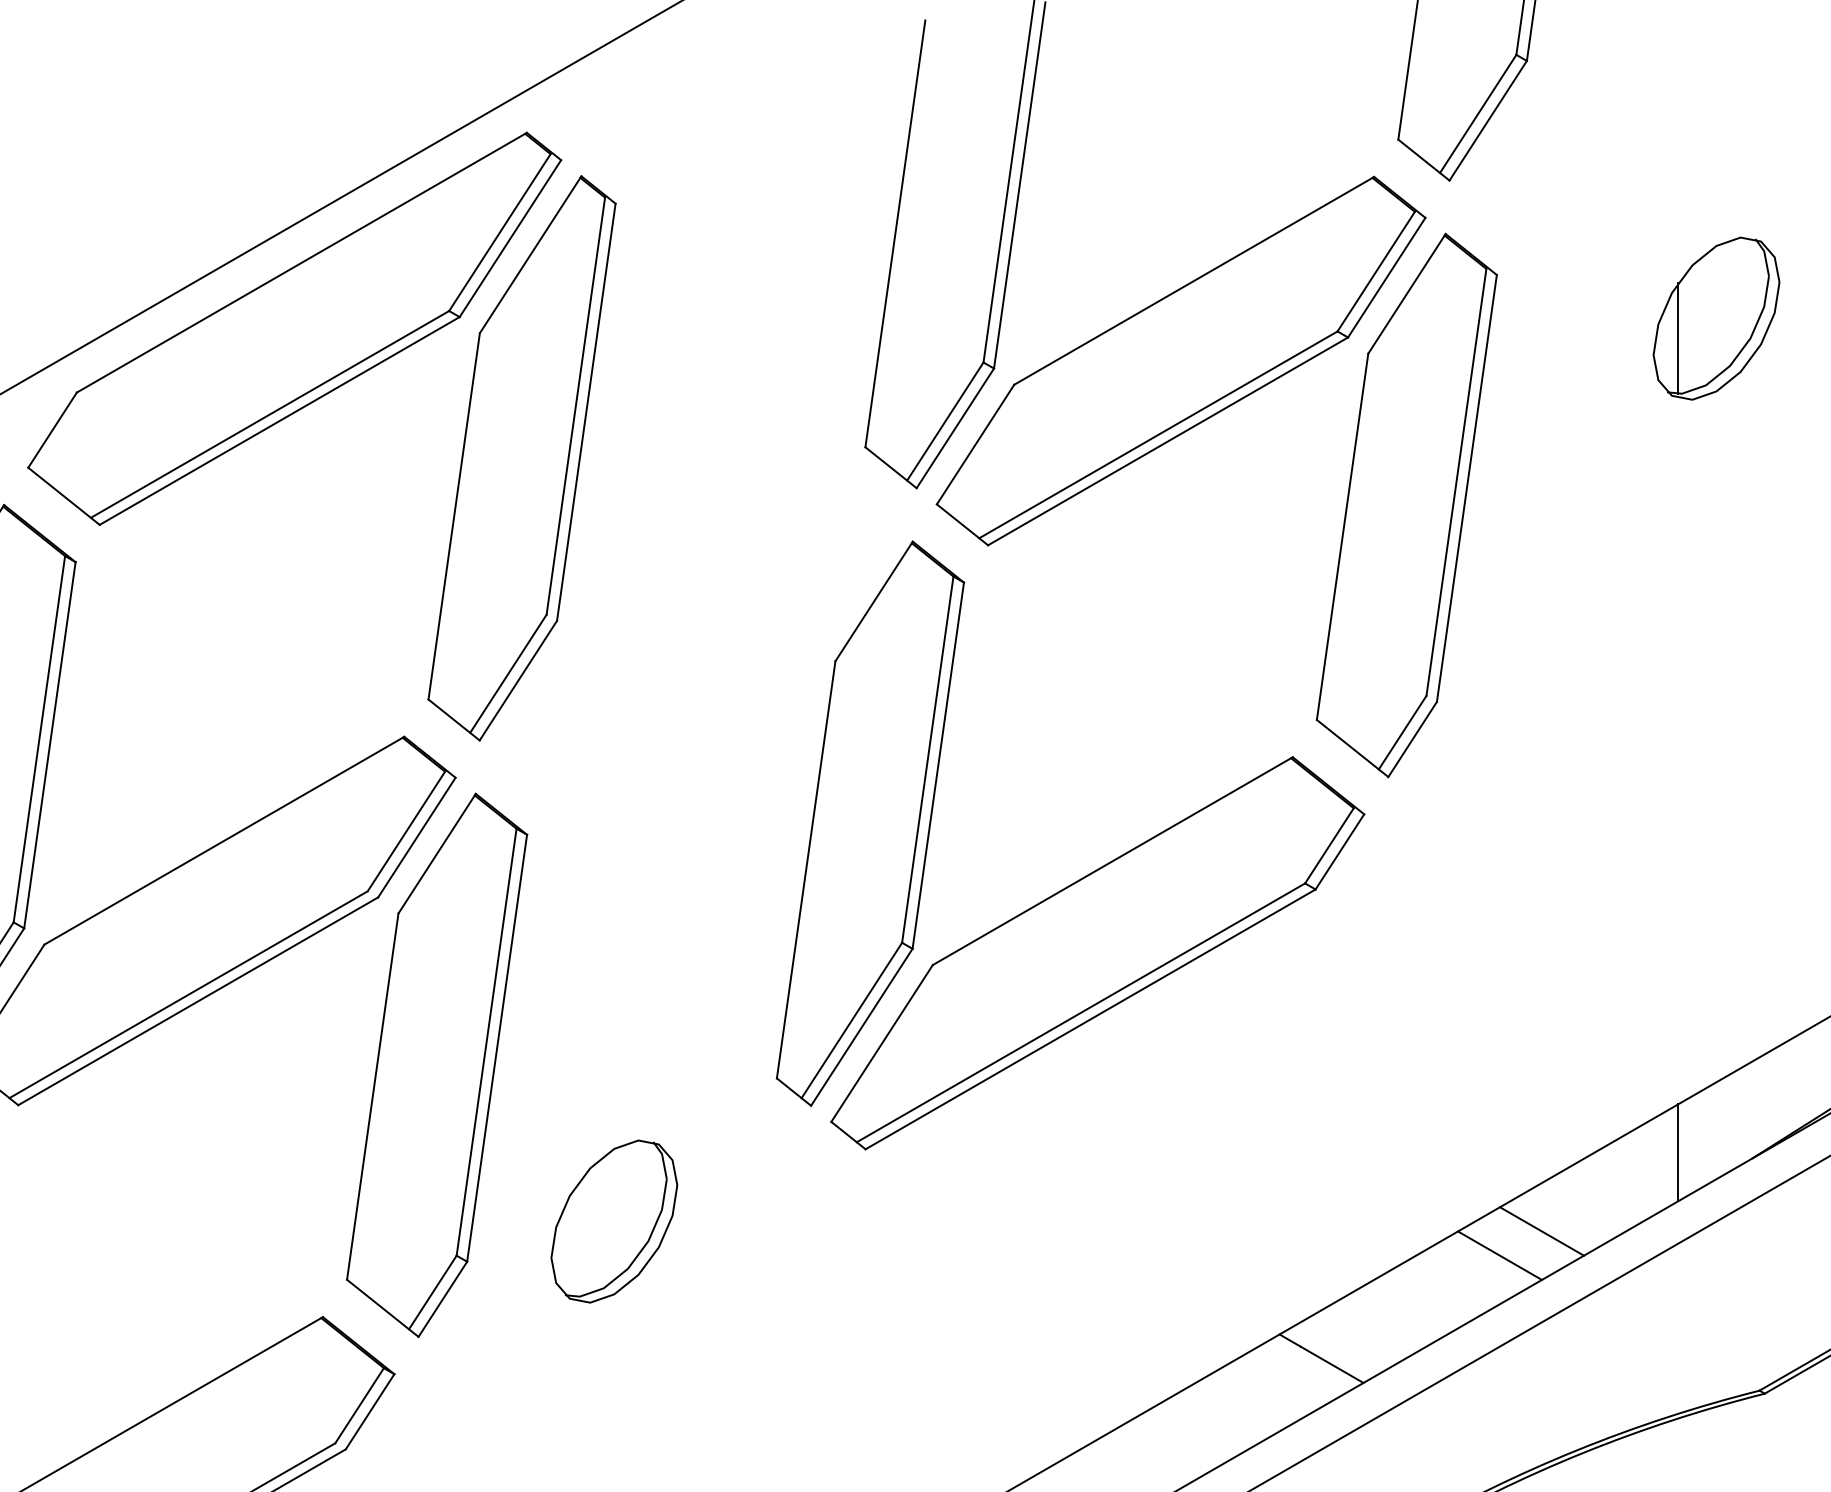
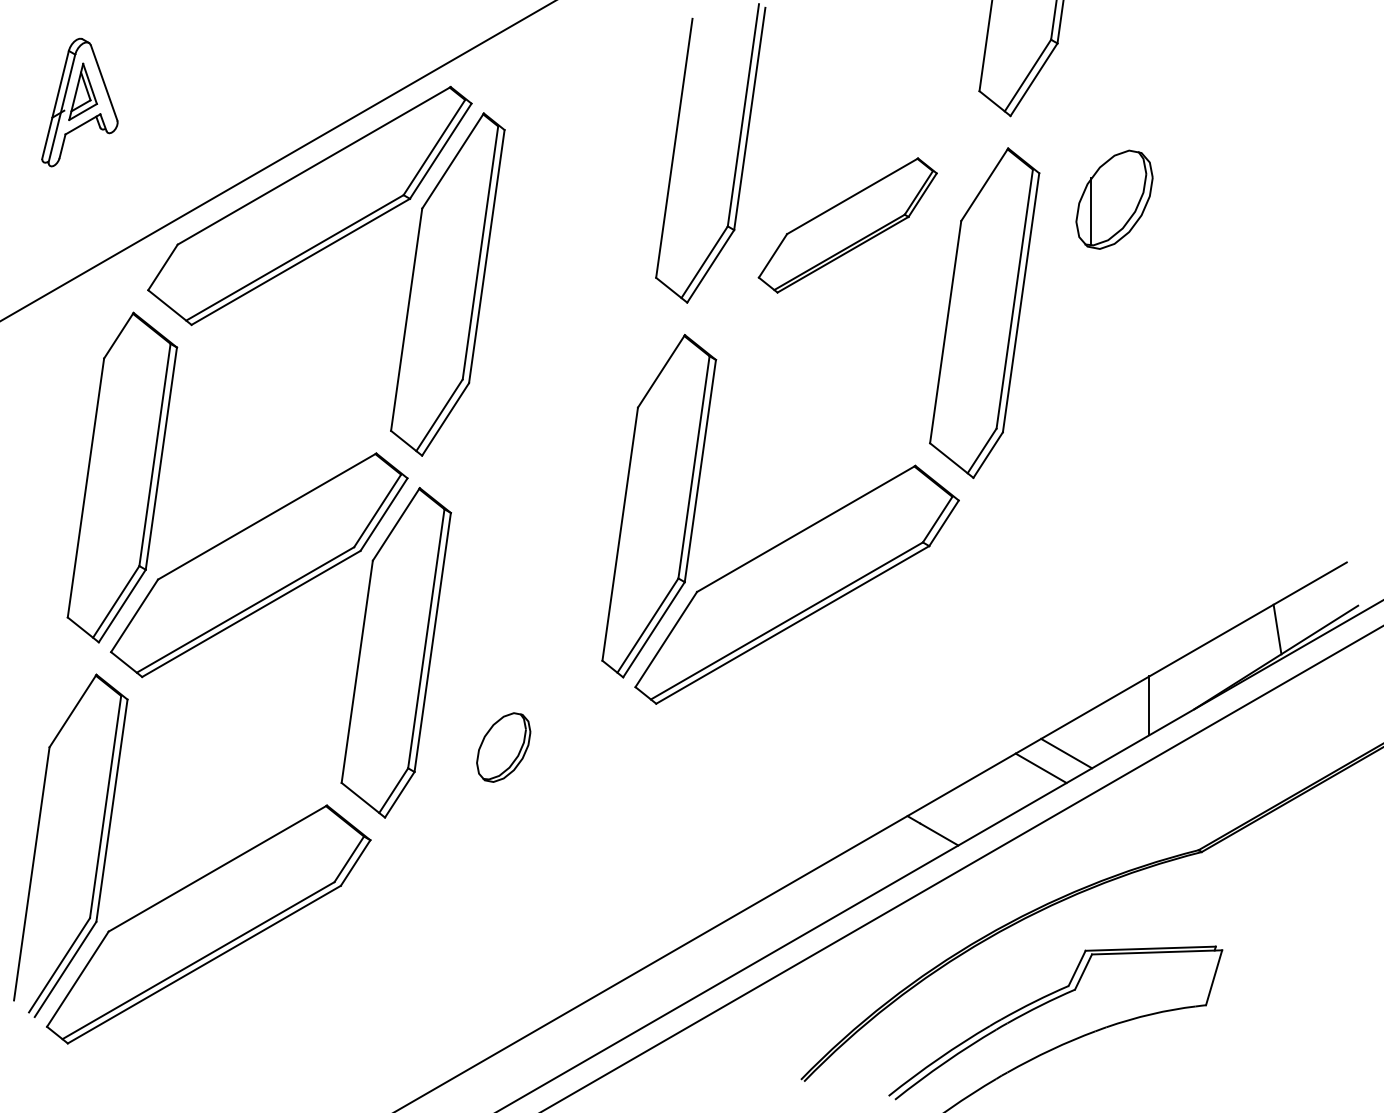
part: (1716, 318) -> (1114, 199), moved
part: (1180, 361) -> (847, 225), size x0.6
part: (613, 1221) -> (503, 747), size x0.7

